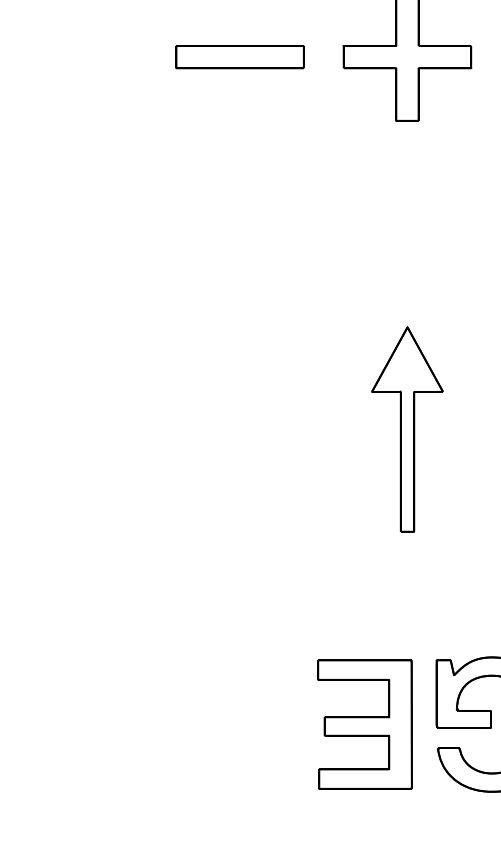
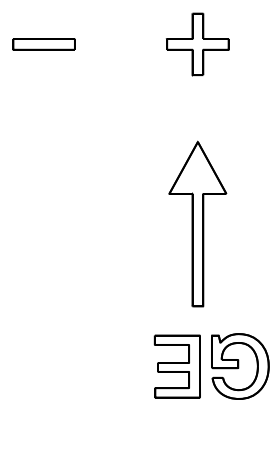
part: (238, 57) -> (43, 44), moved
part: (406, 428) -> (197, 223), size x1.67

